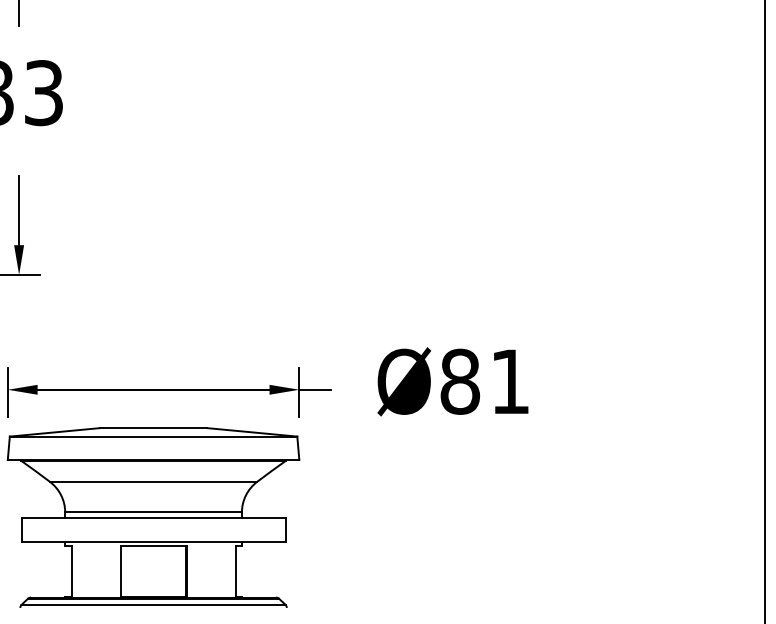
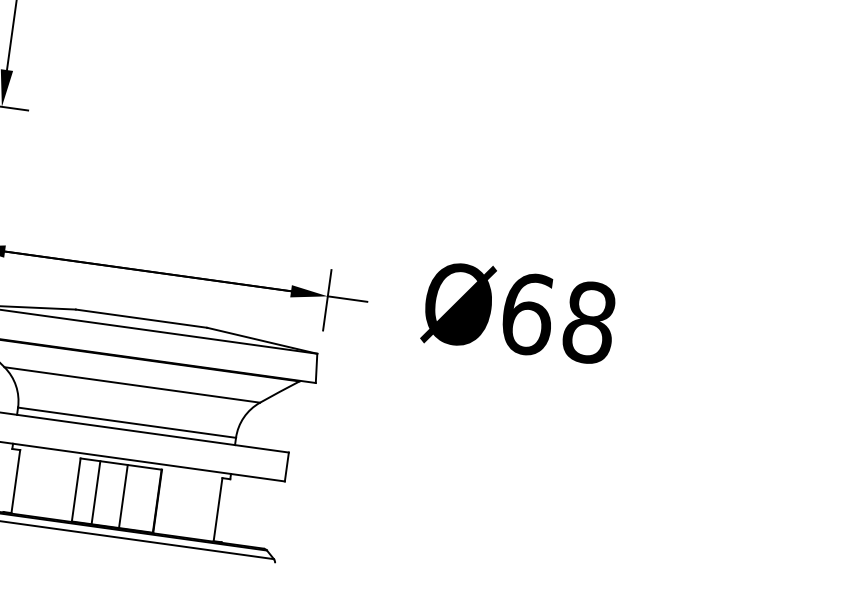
text: (485, 381) -> (558, 318), Ø81 -> Ø68
line: (136, 571) -> (95, 492), added
line: (158, 571) -> (123, 496), added

